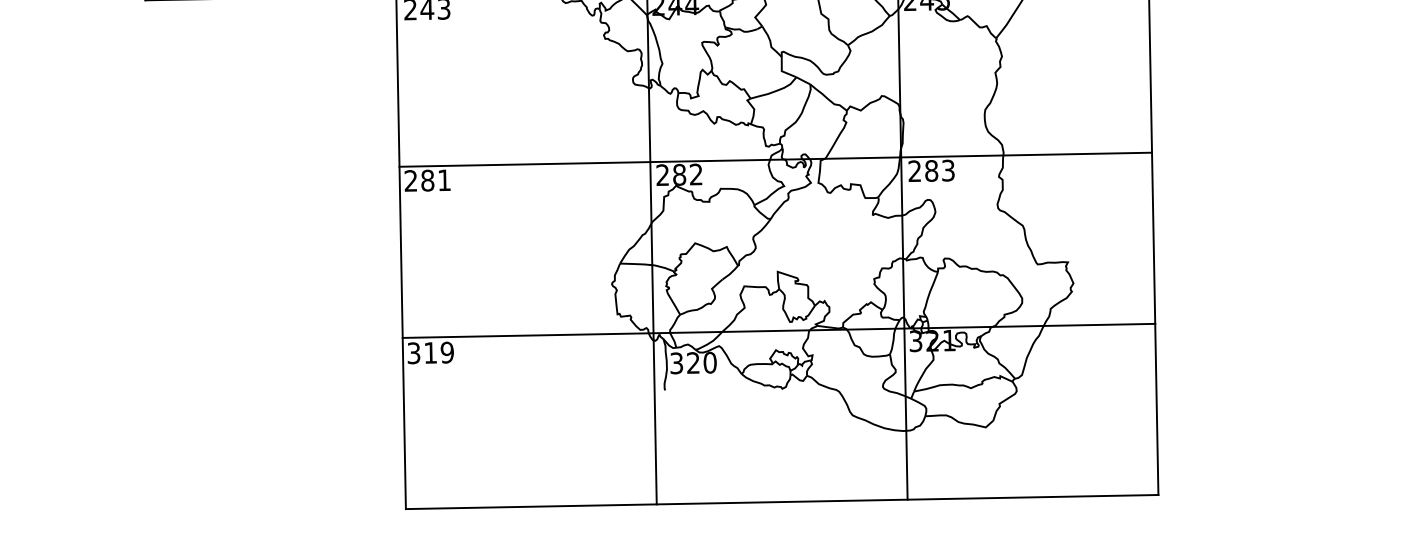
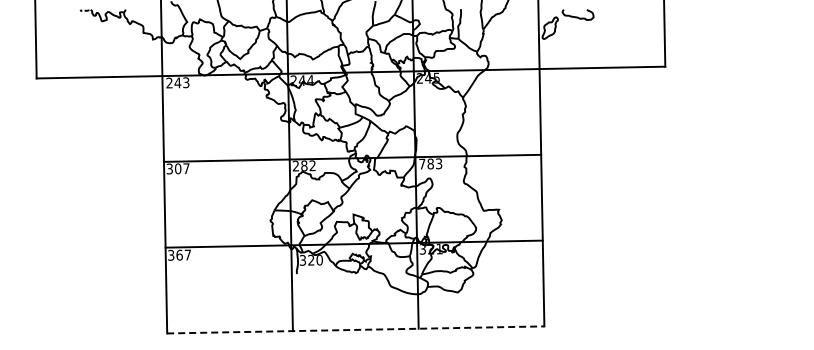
text: (915, 170) -> (422, 163), 283 -> 783
text: (426, 179) -> (177, 168), 281 -> 307
text: (438, 351) -> (183, 254), 319 -> 367
line: (781, 501) -> (355, 329), solid -> dashed

